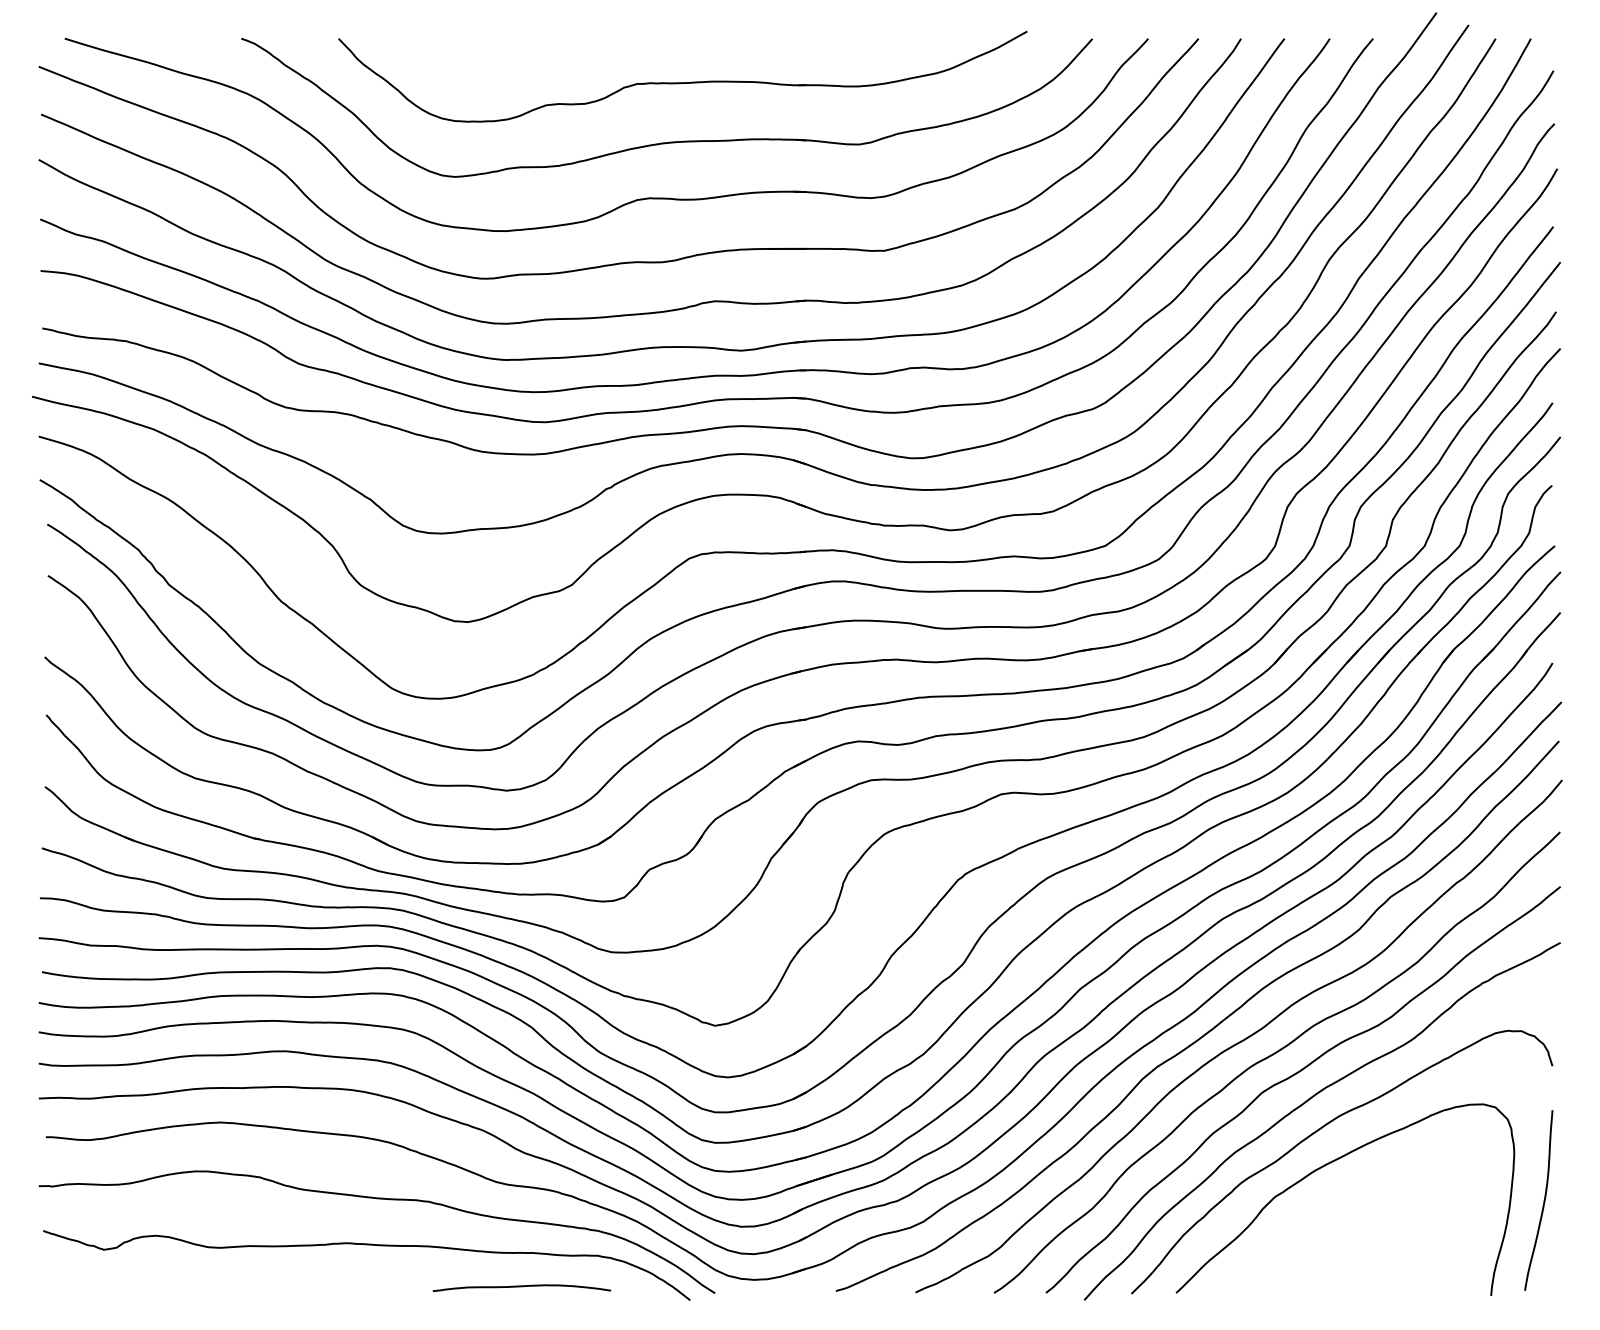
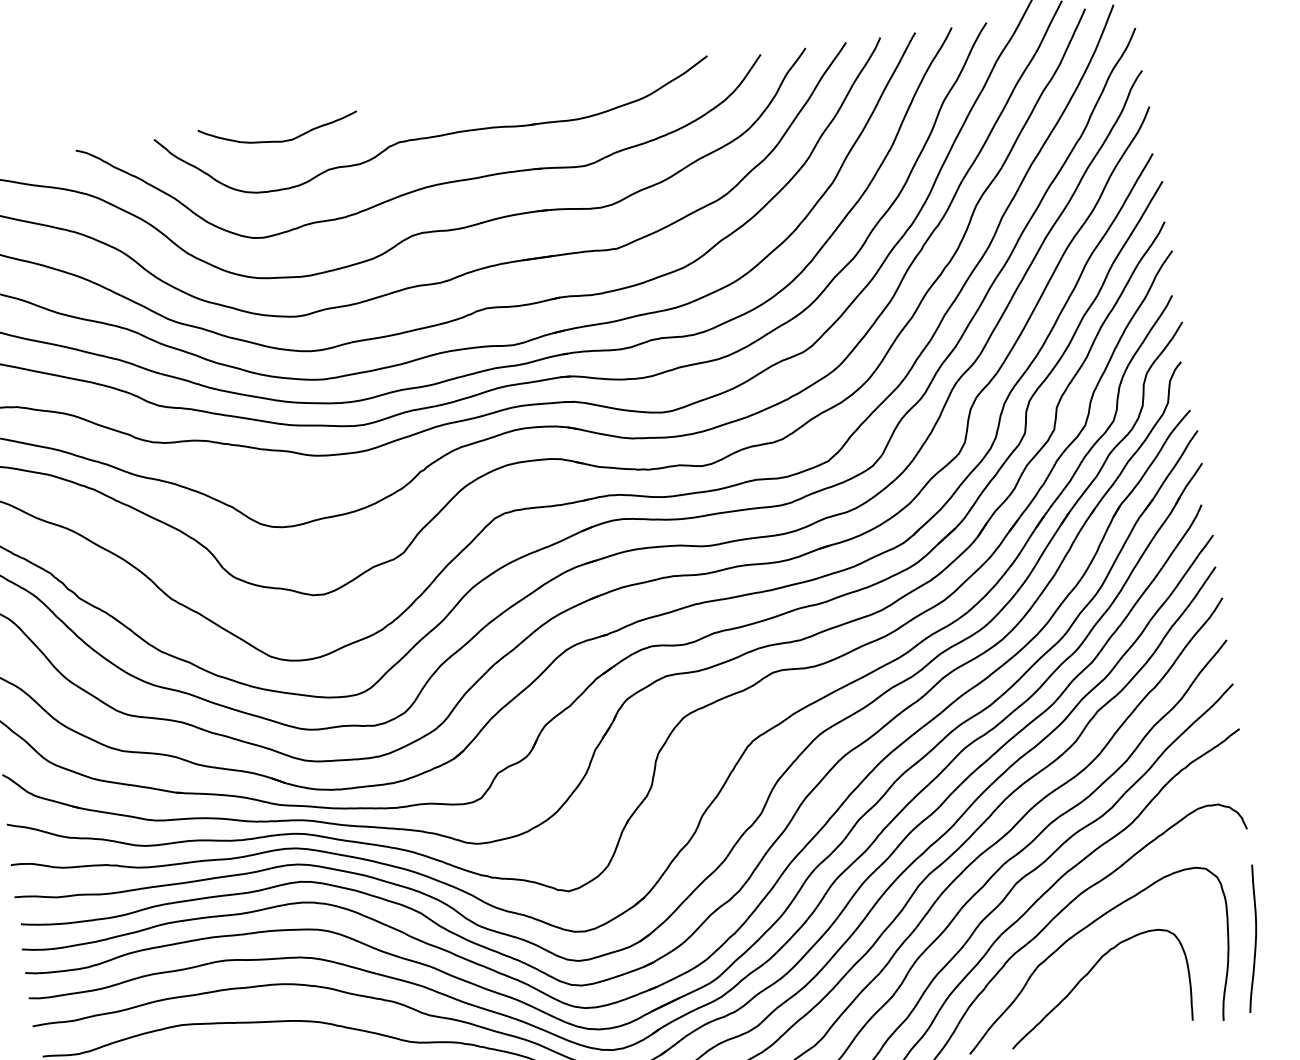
curve: (491, 61) -> (279, 140), added
curve: (1330, 1218) -> (1085, 976), added

